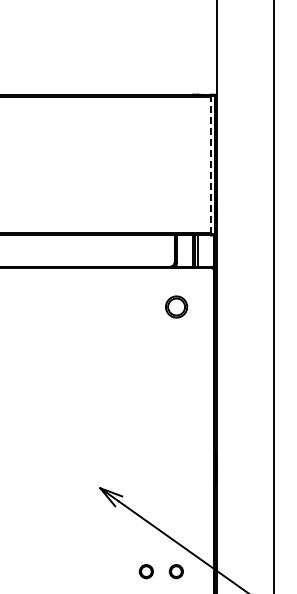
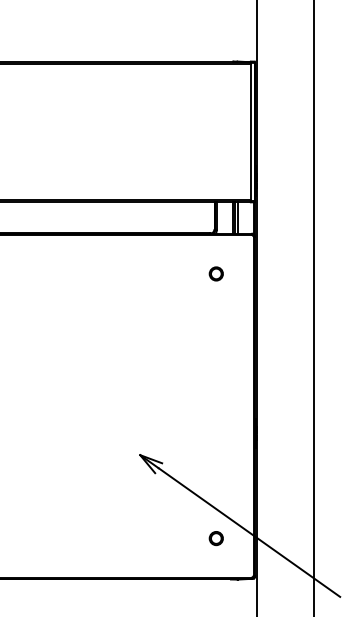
line: (210, 164) -> (250, 131), dashed -> solid
circle: (175, 306) -> (215, 273), size x0.62
part: (145, 571) -> (185, 538), removed

